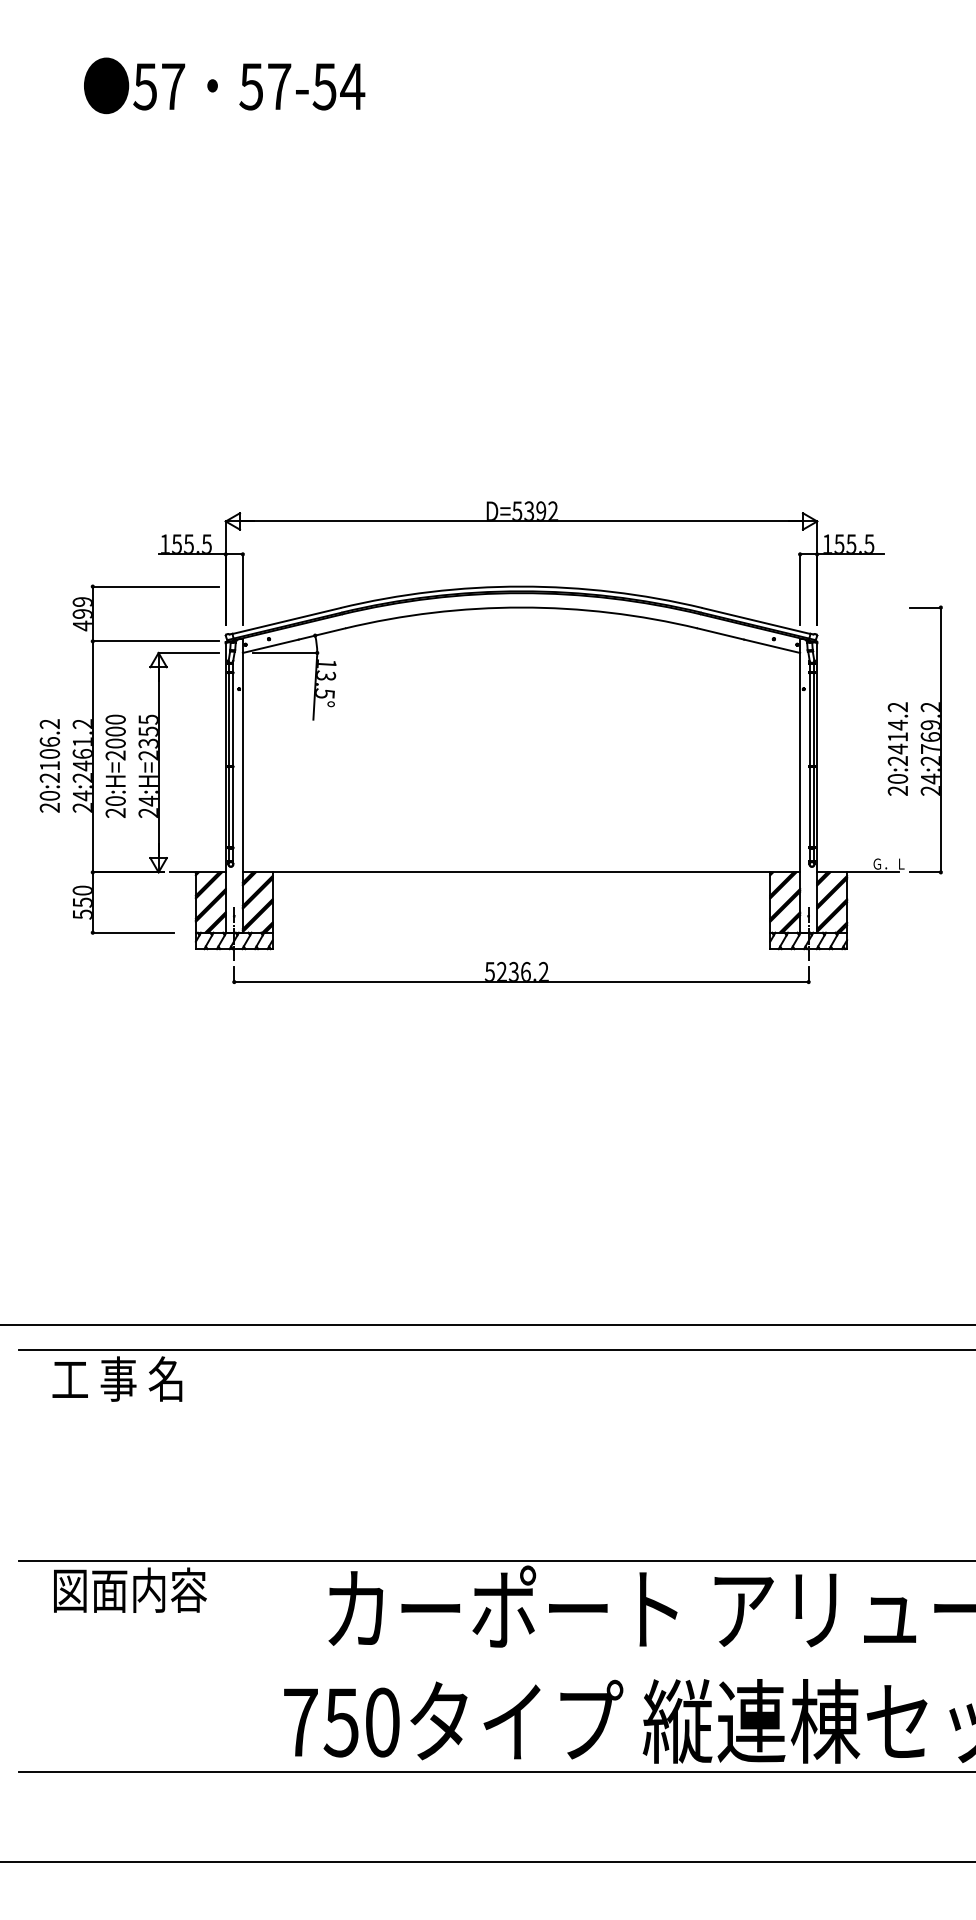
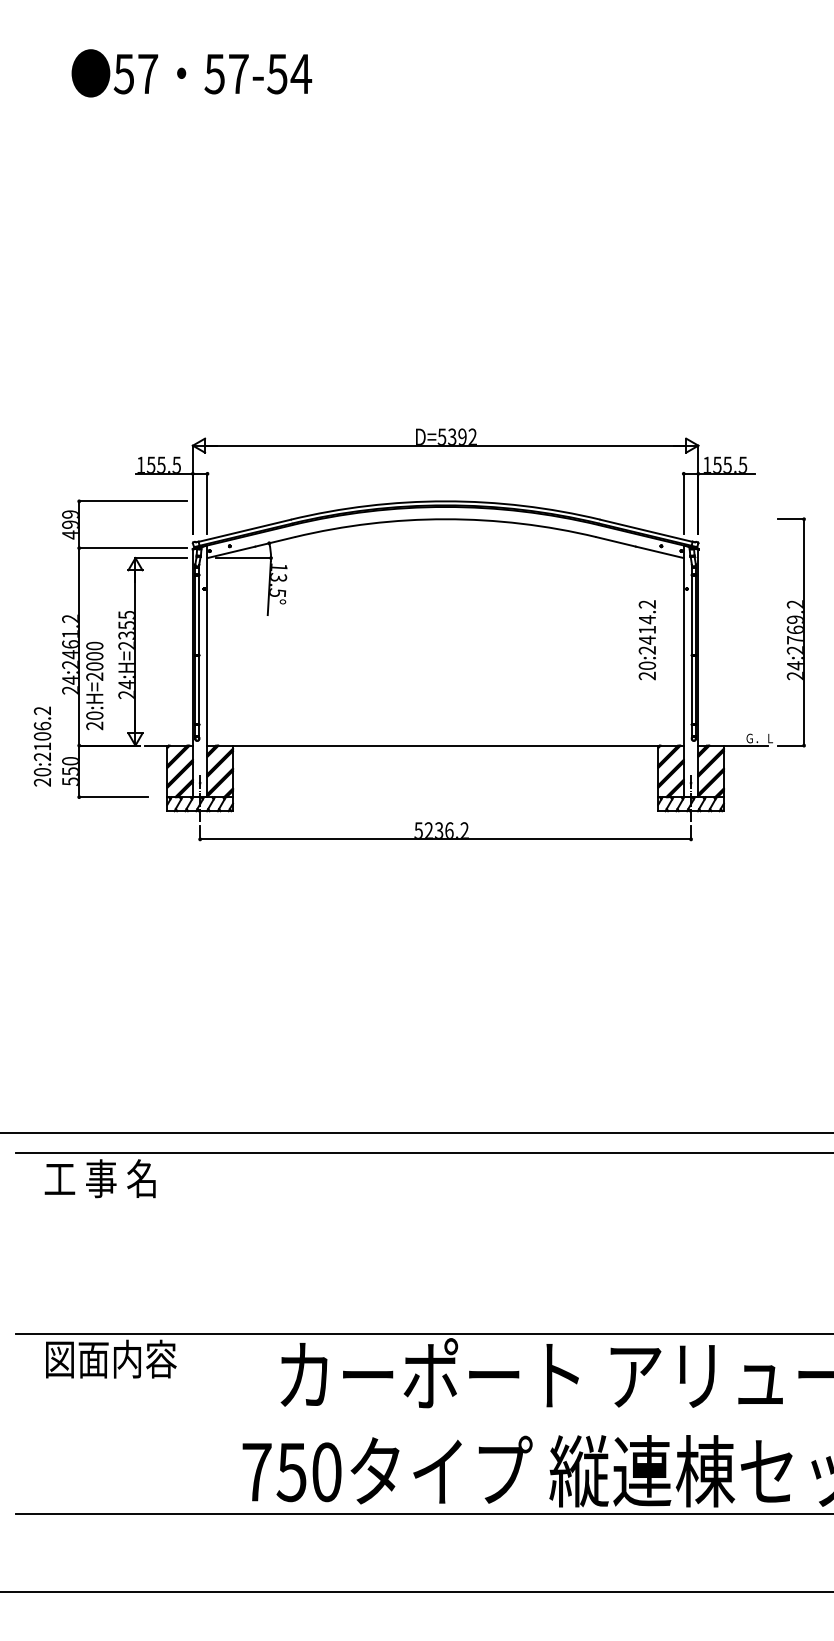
text: (898, 749) -> (647, 640), moved
text: (49, 765) -> (42, 746), moved
text: (115, 765) -> (94, 685), moved

